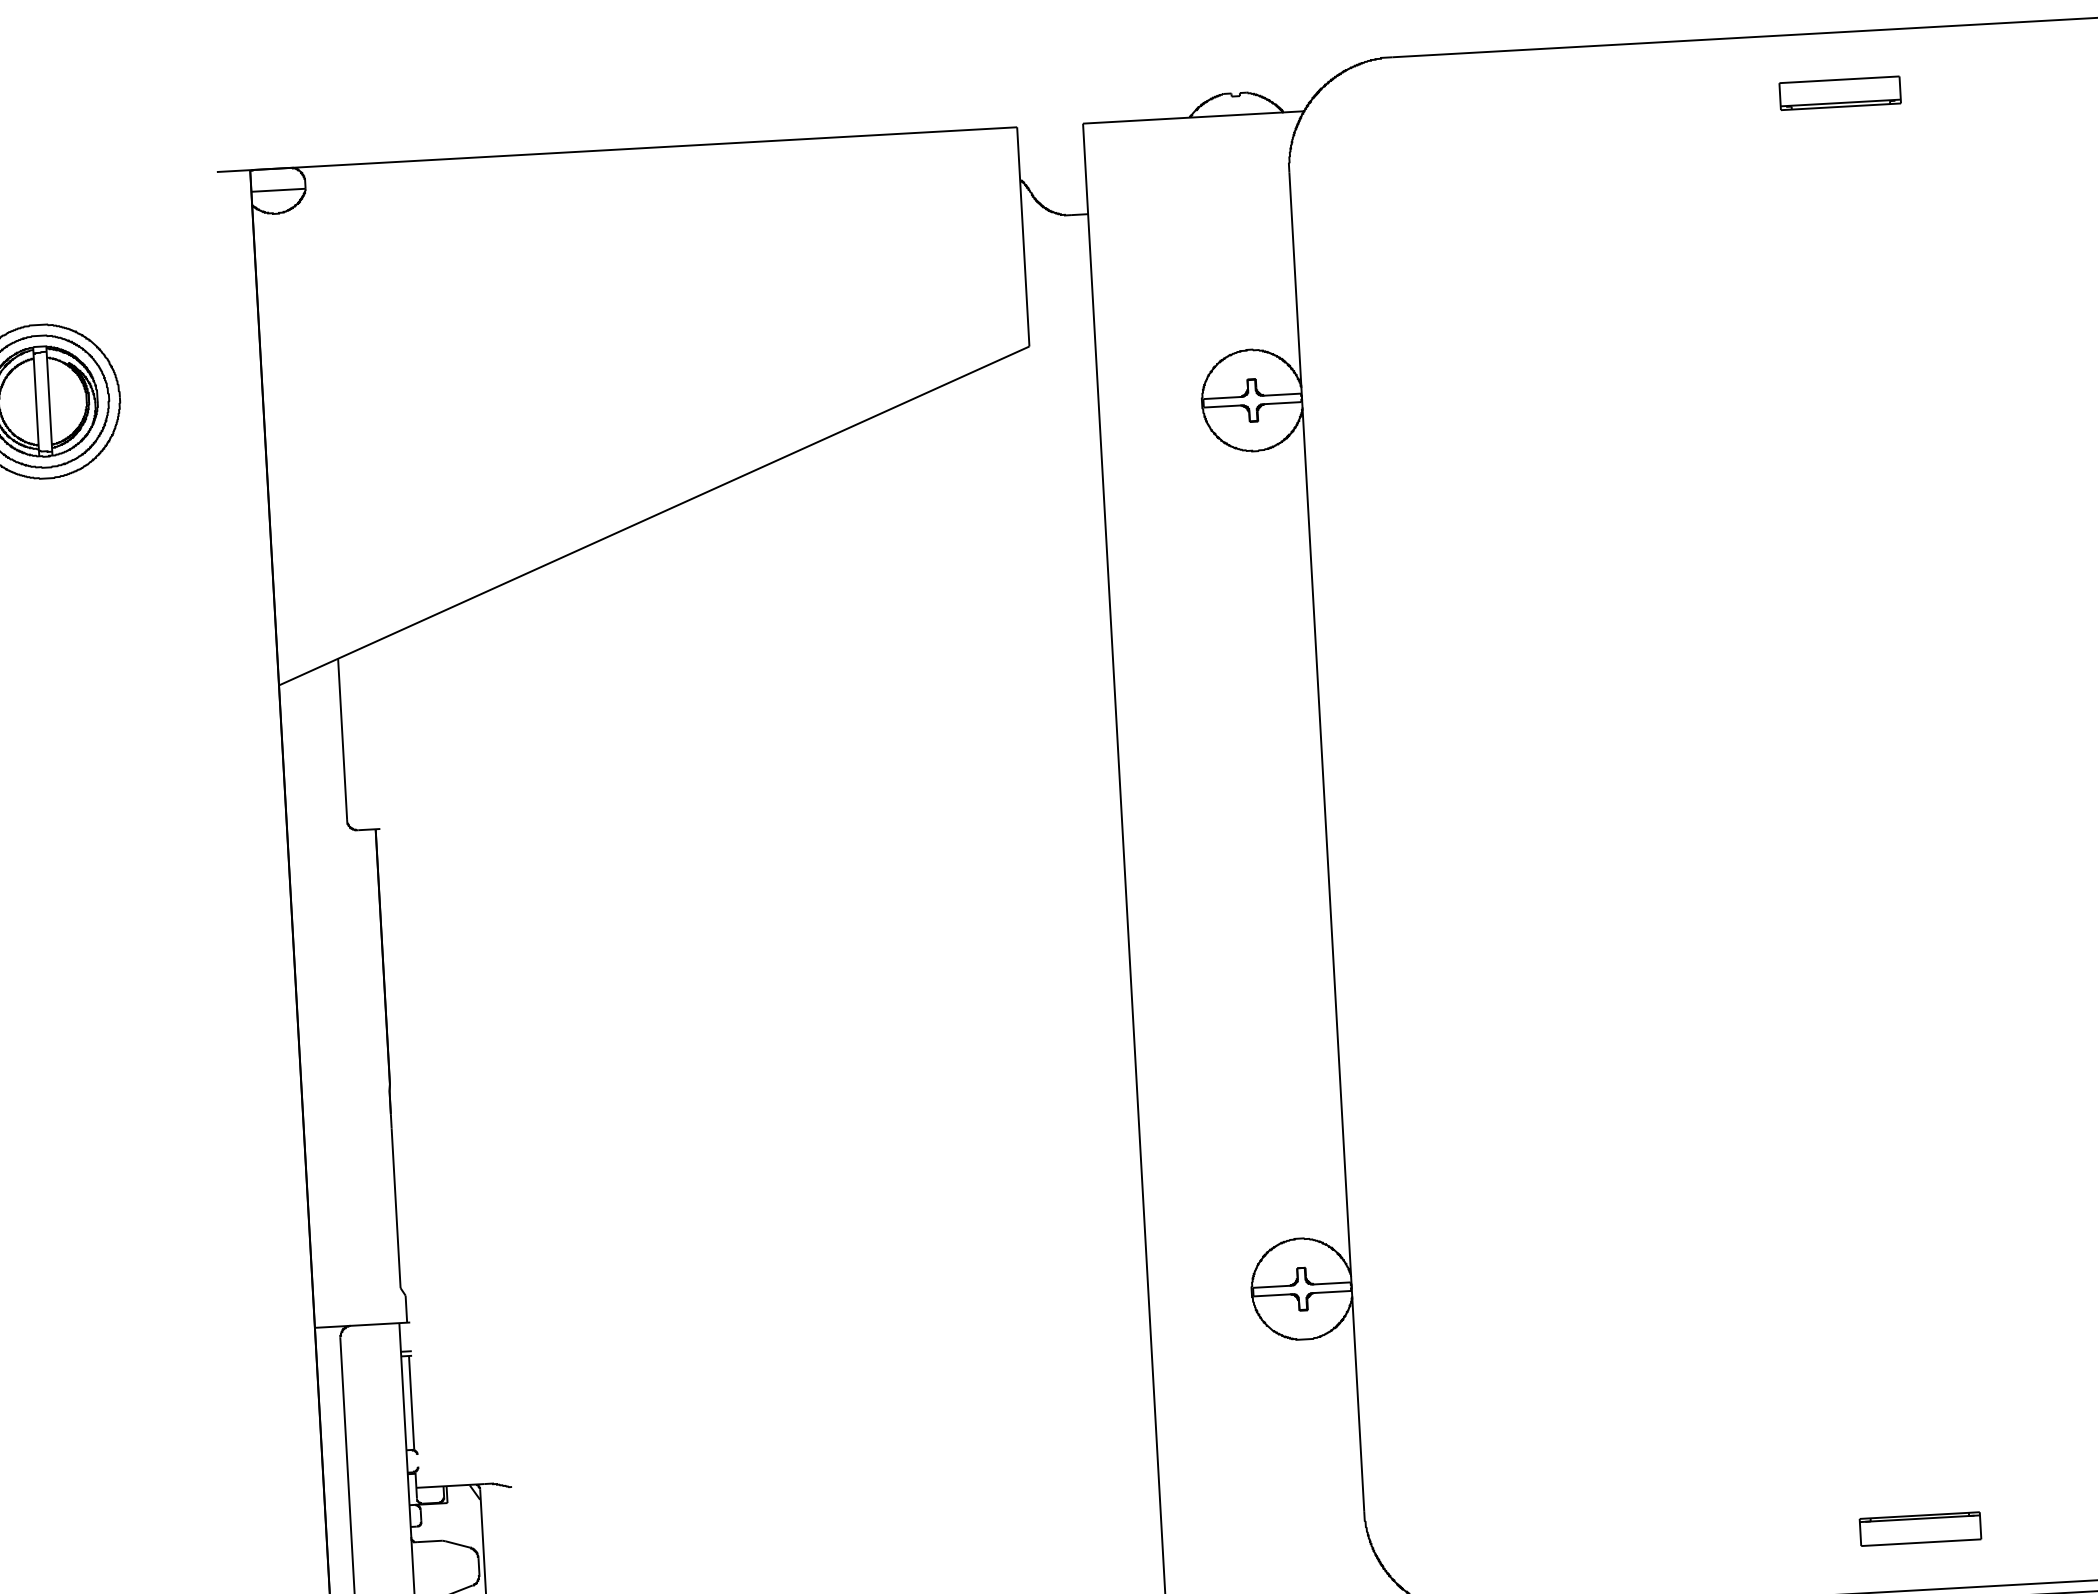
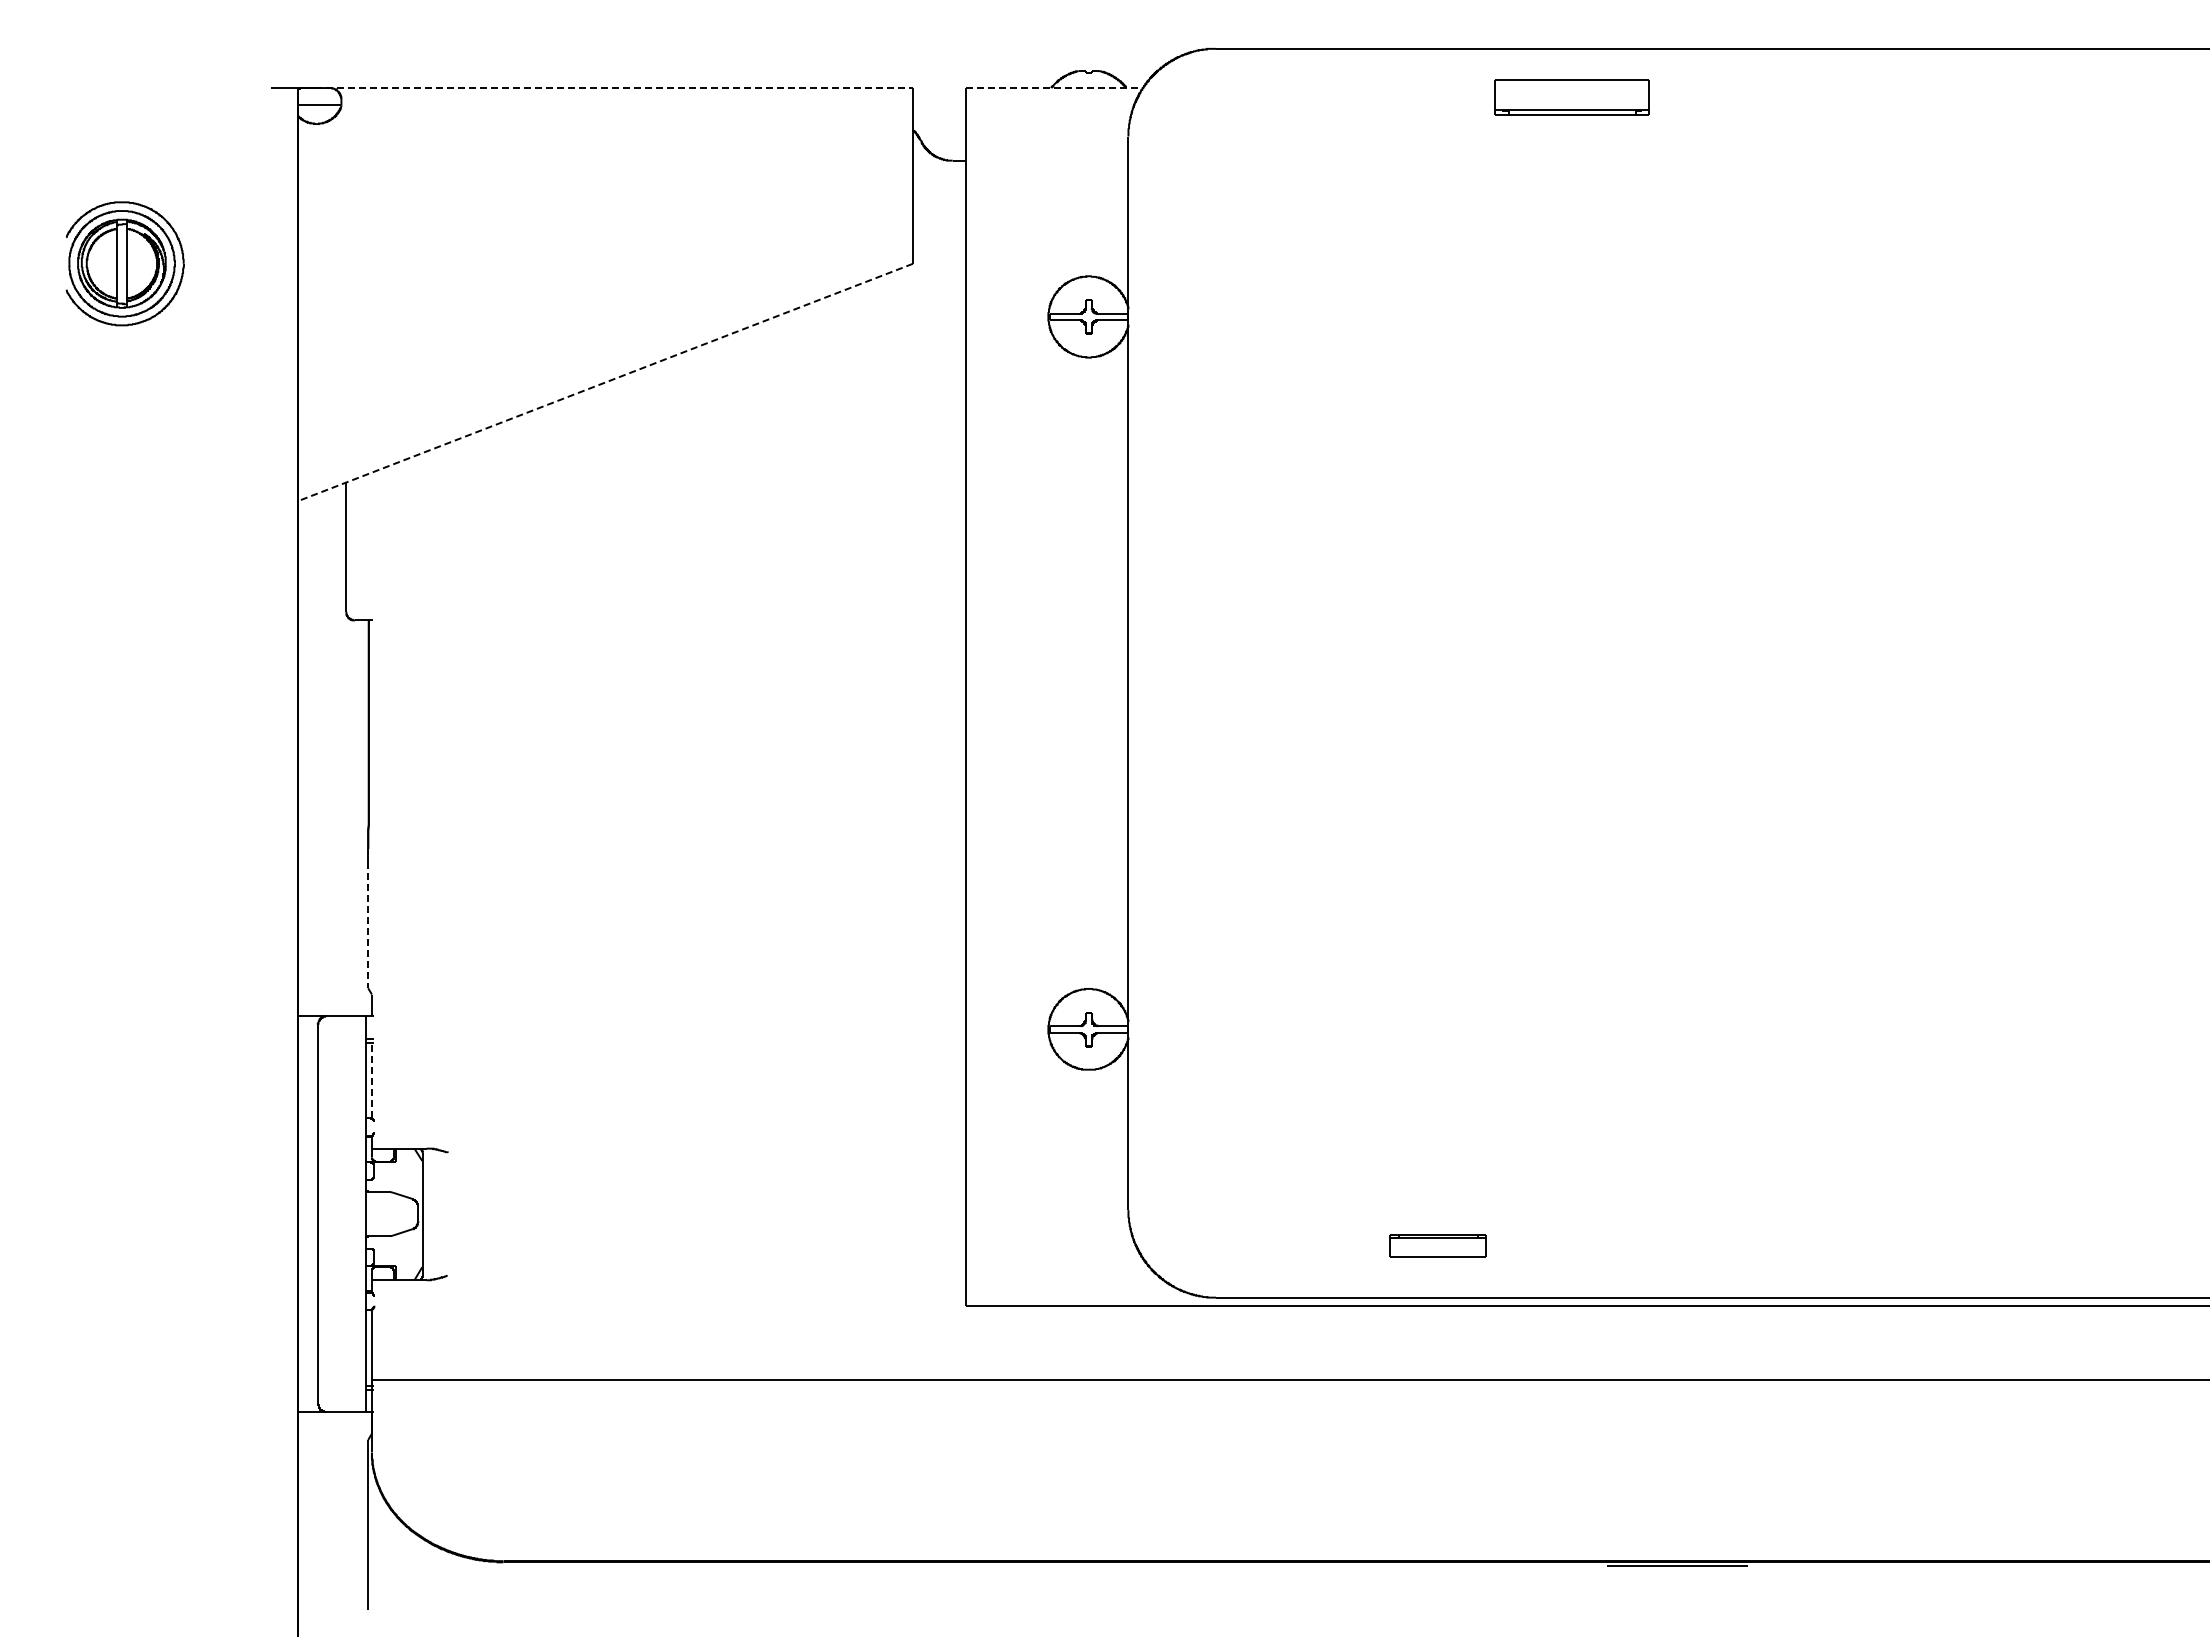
part: (1839, 93) -> (1571, 97), size x1.6
line: (1193, 117) -> (1054, 88), solid -> dashed
line: (645, 148) -> (614, 88), solid -> dashed
line: (654, 515) -> (605, 382), solid -> dashed
line: (396, 1209) -> (368, 925), solid -> dashed
line: (411, 1402) -> (371, 1080), solid -> dashed
part: (1919, 1528) -> (1437, 1245), moved

